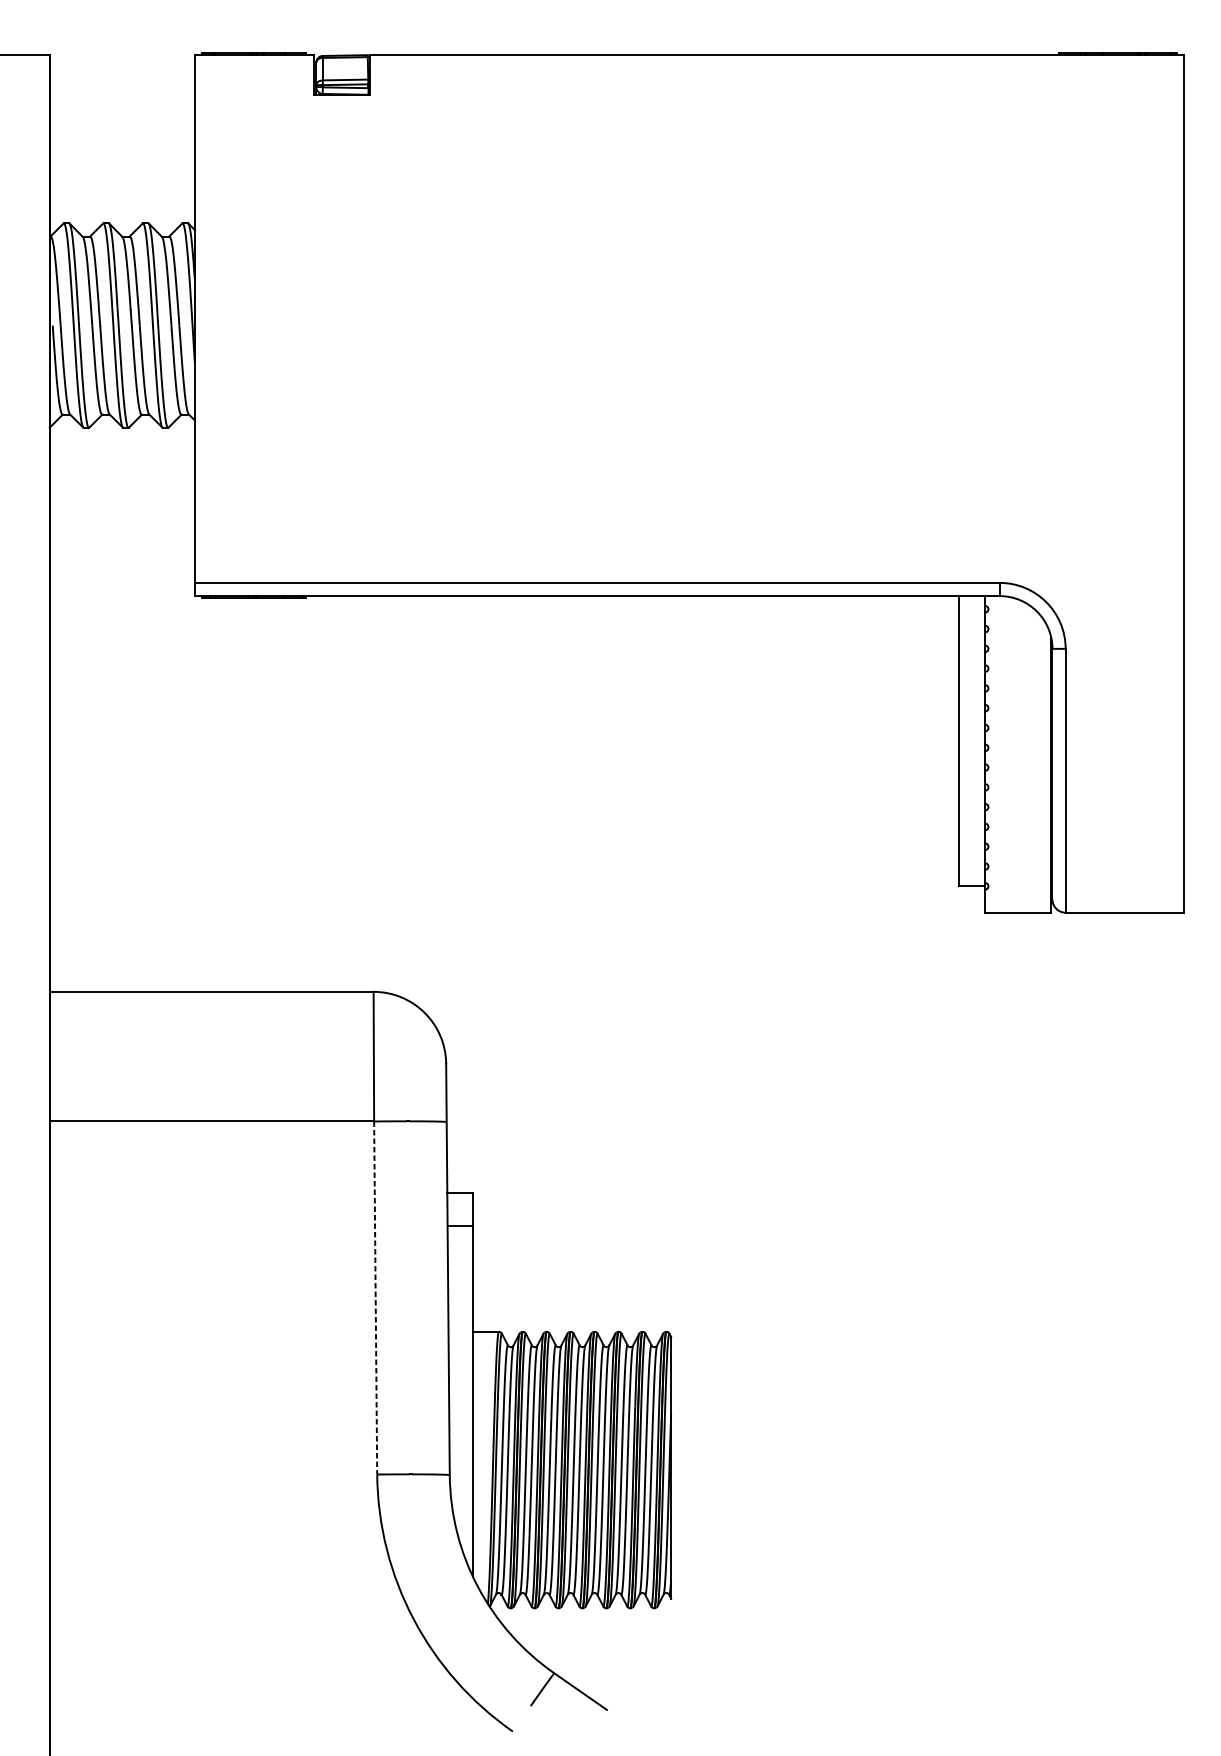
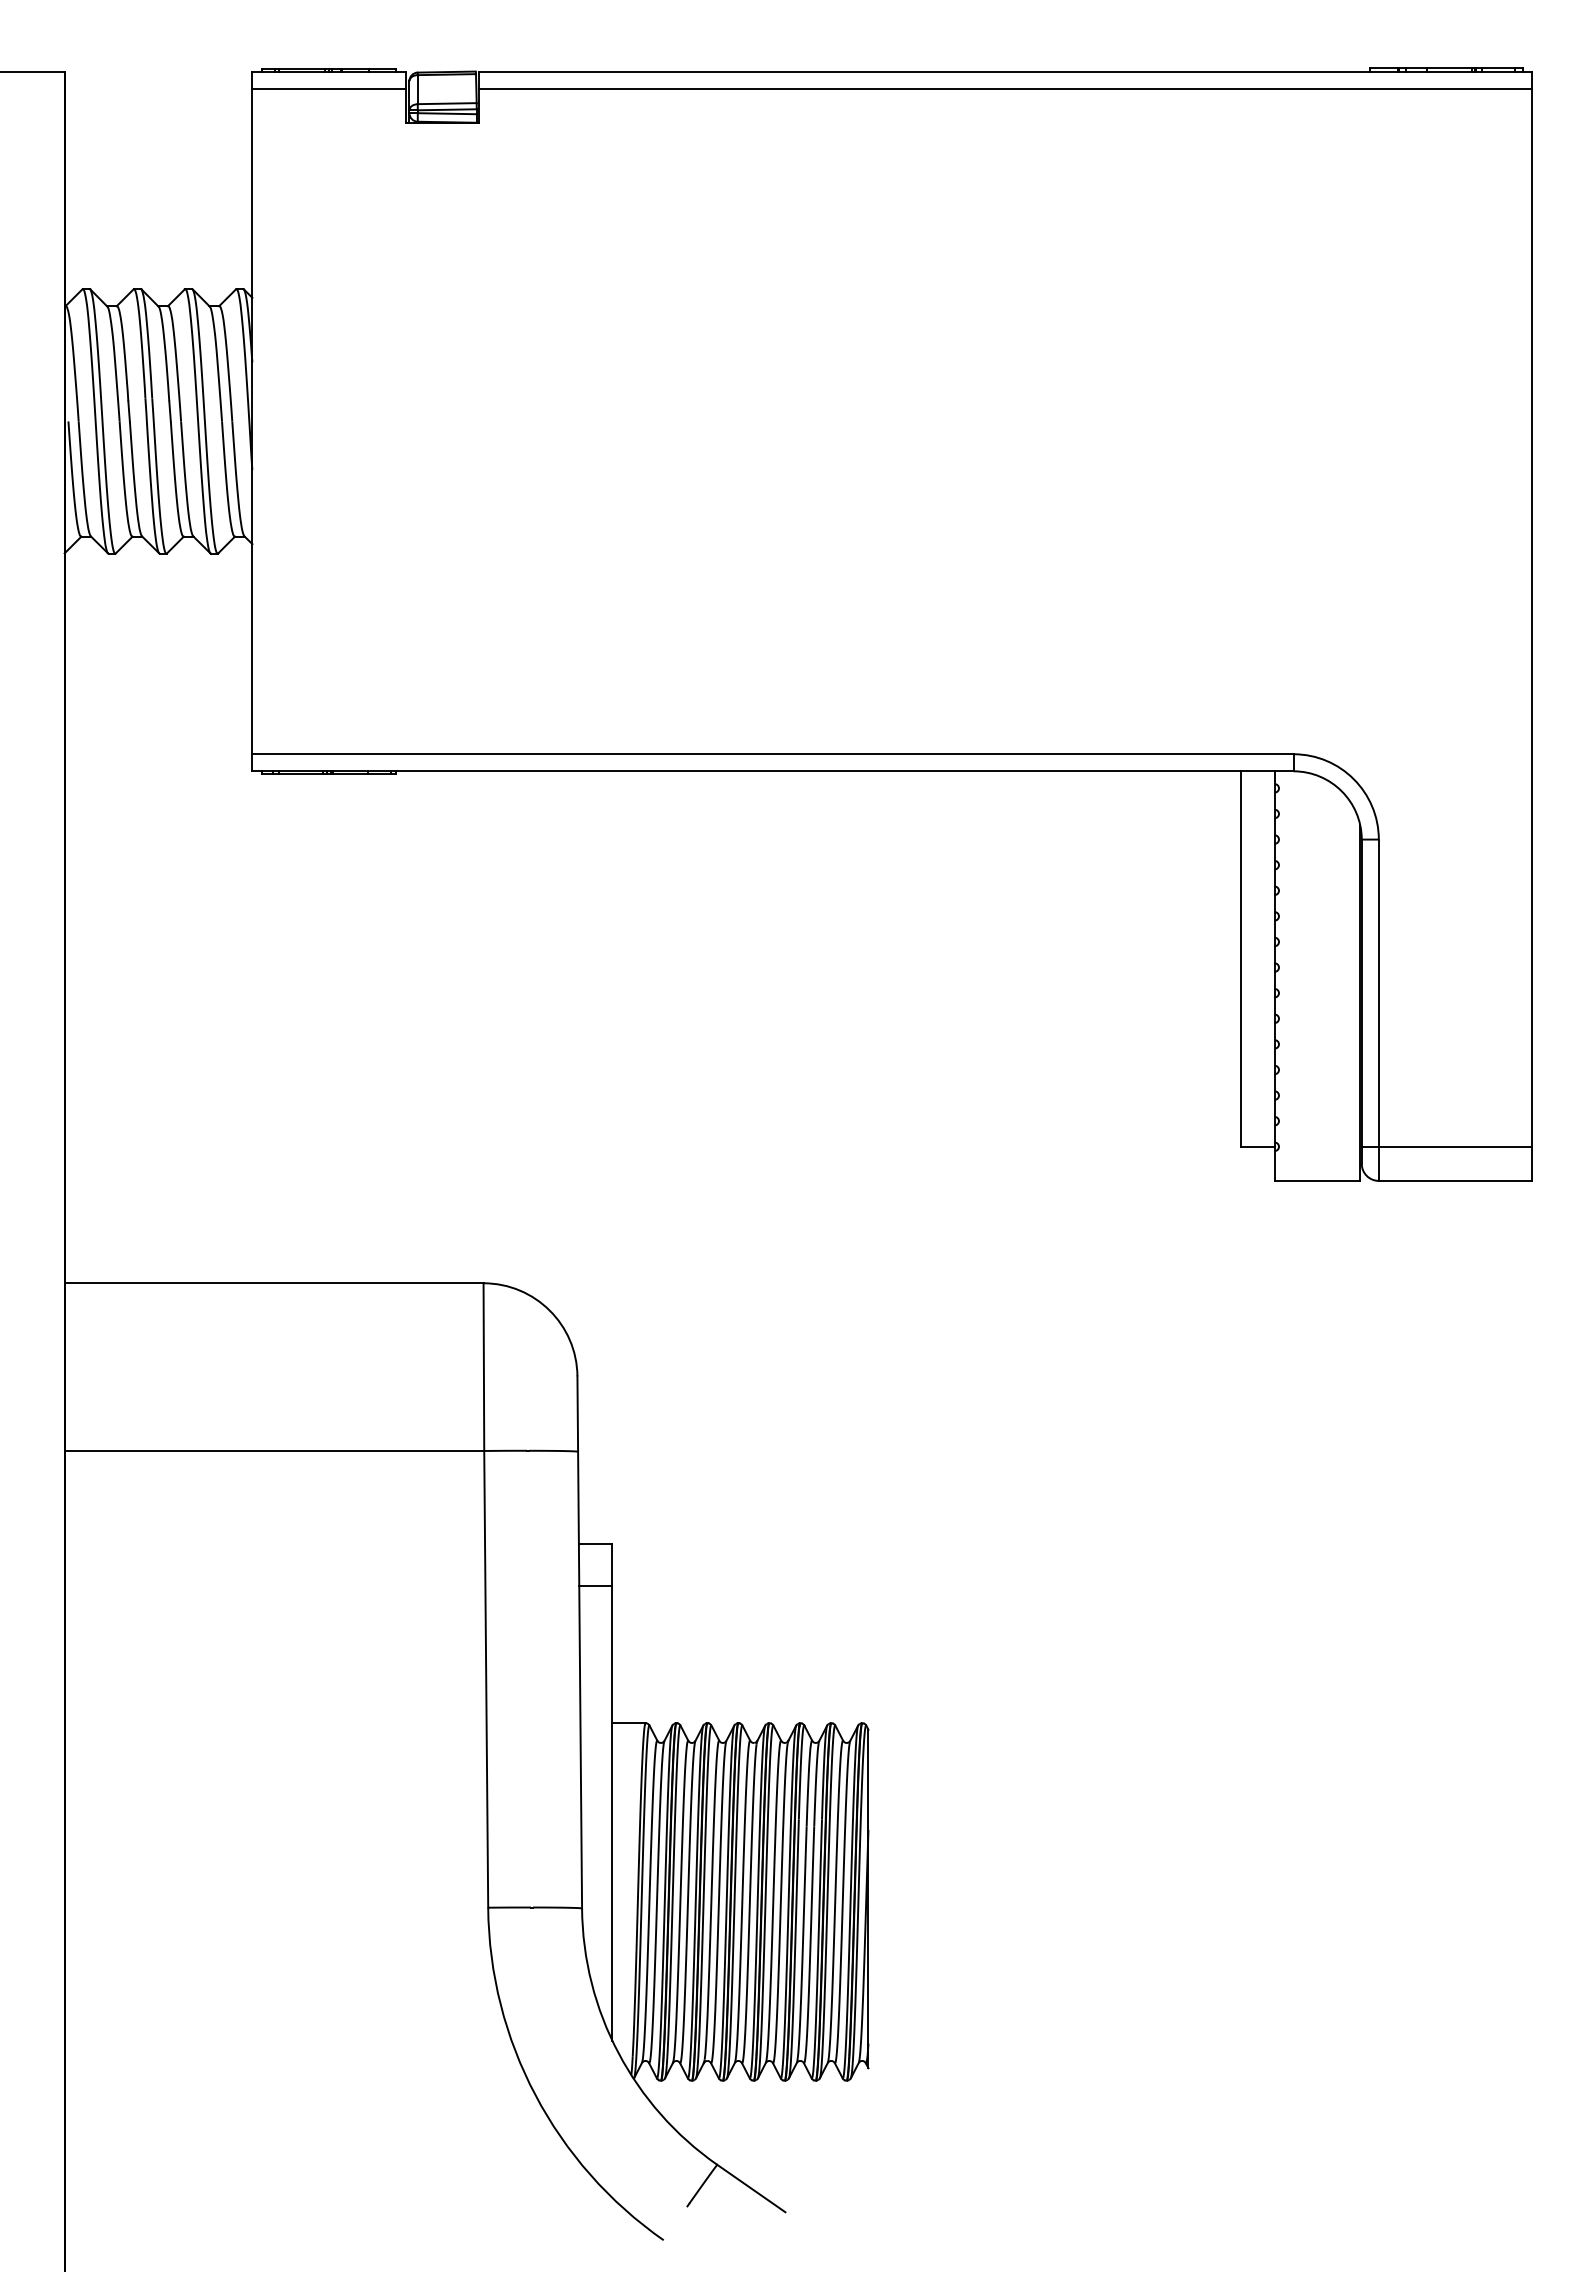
line: (254, 68) -> (329, 88), added
line: (777, 68) -> (1005, 88), added
line: (1117, 886) -> (1446, 1146), added
line: (375, 1298) -> (486, 1679), dashed -> solid

